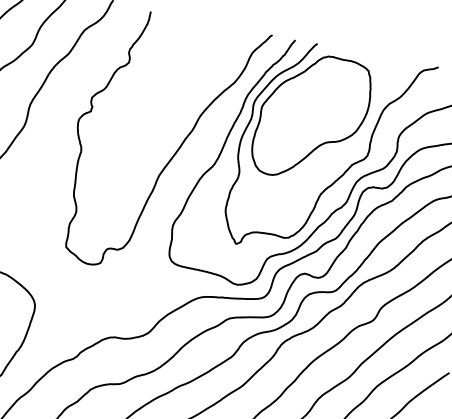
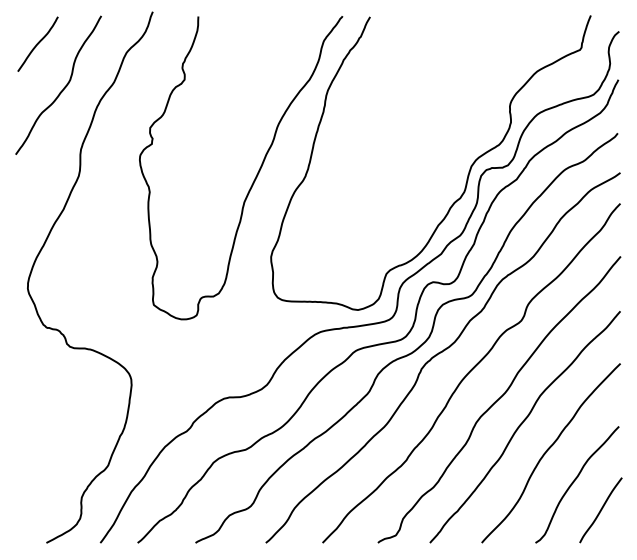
part: (325, 144) -> (427, 129), removed

